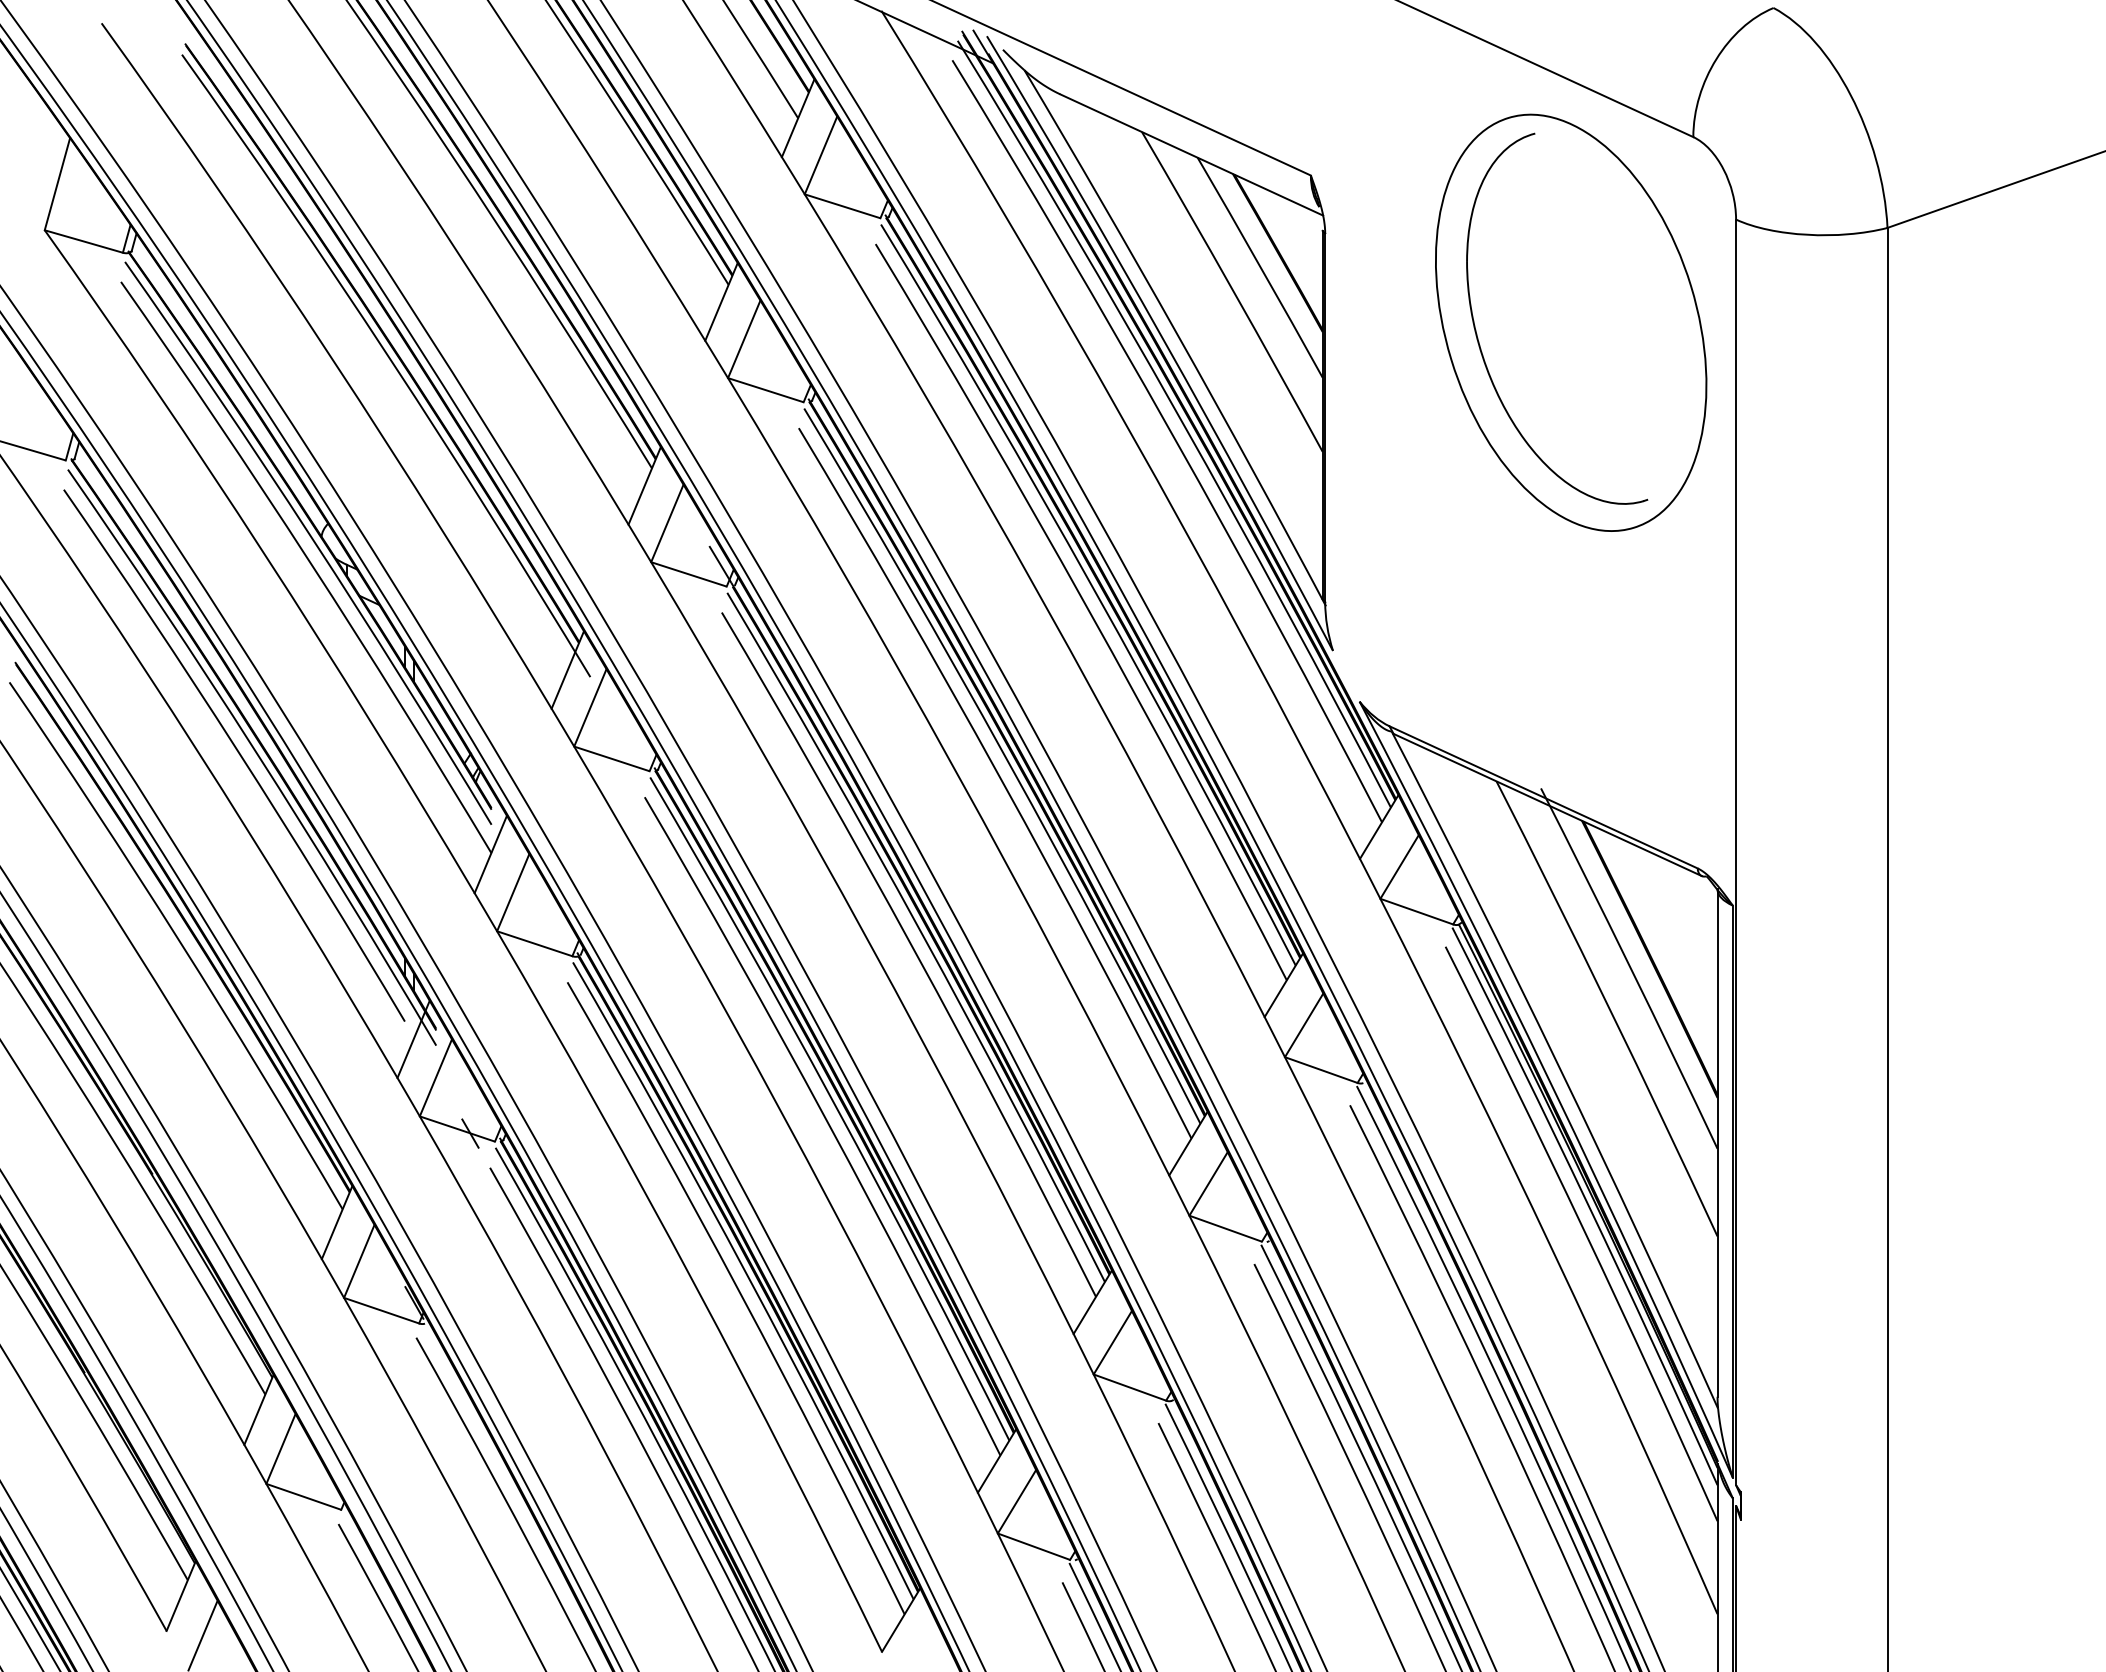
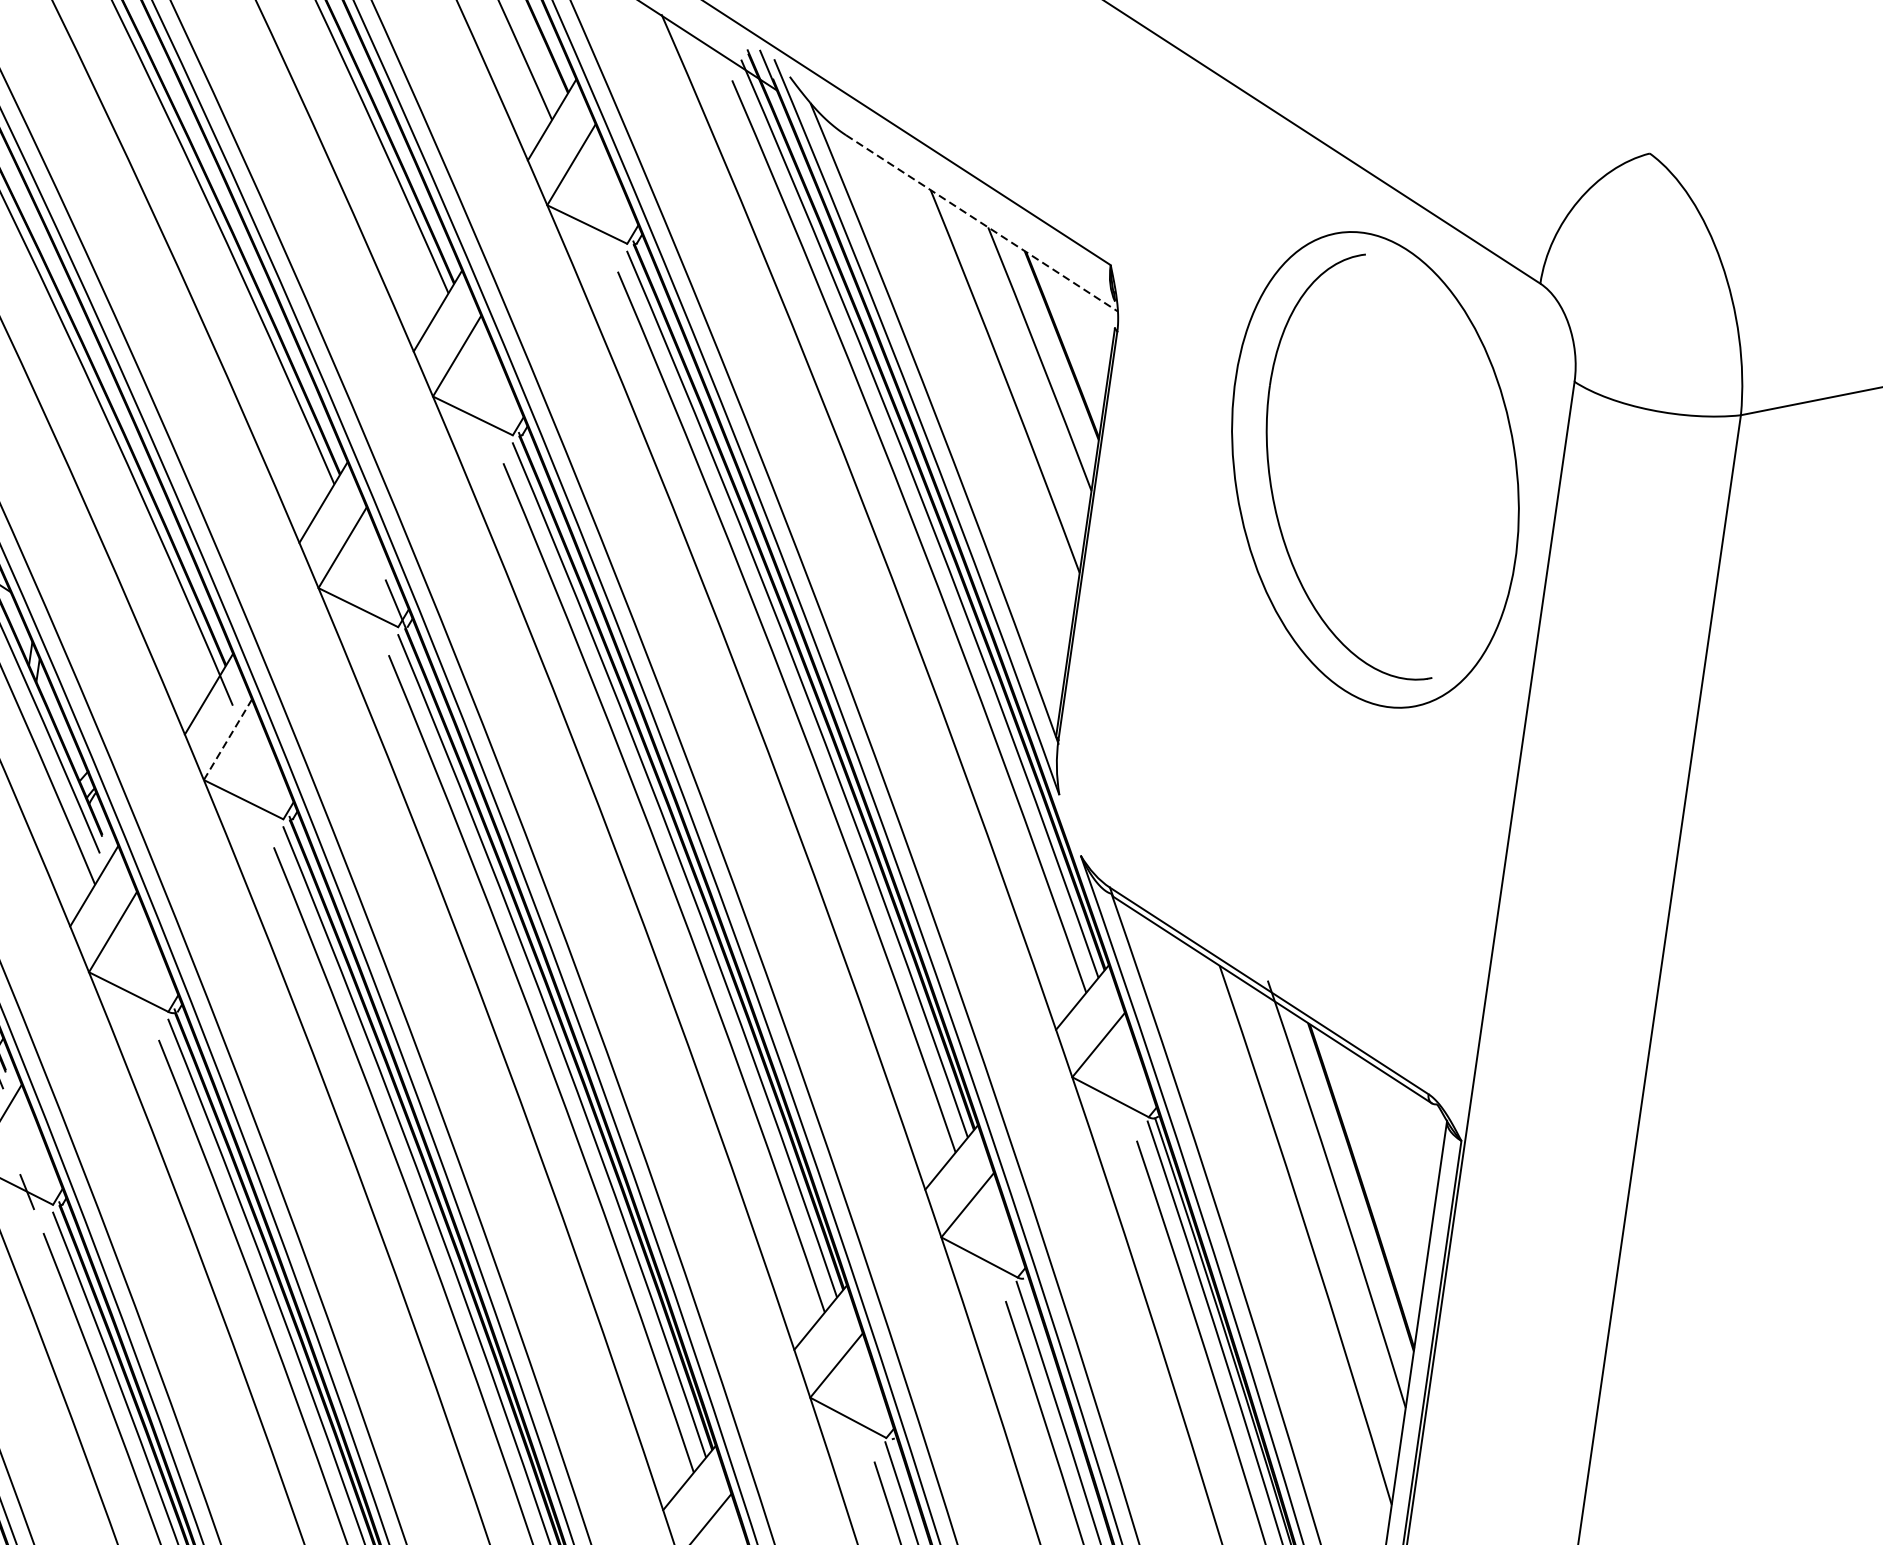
line: (1191, 154) -> (981, 222), solid -> dashed
line: (590, 707) -> (228, 739), solid -> dashed

